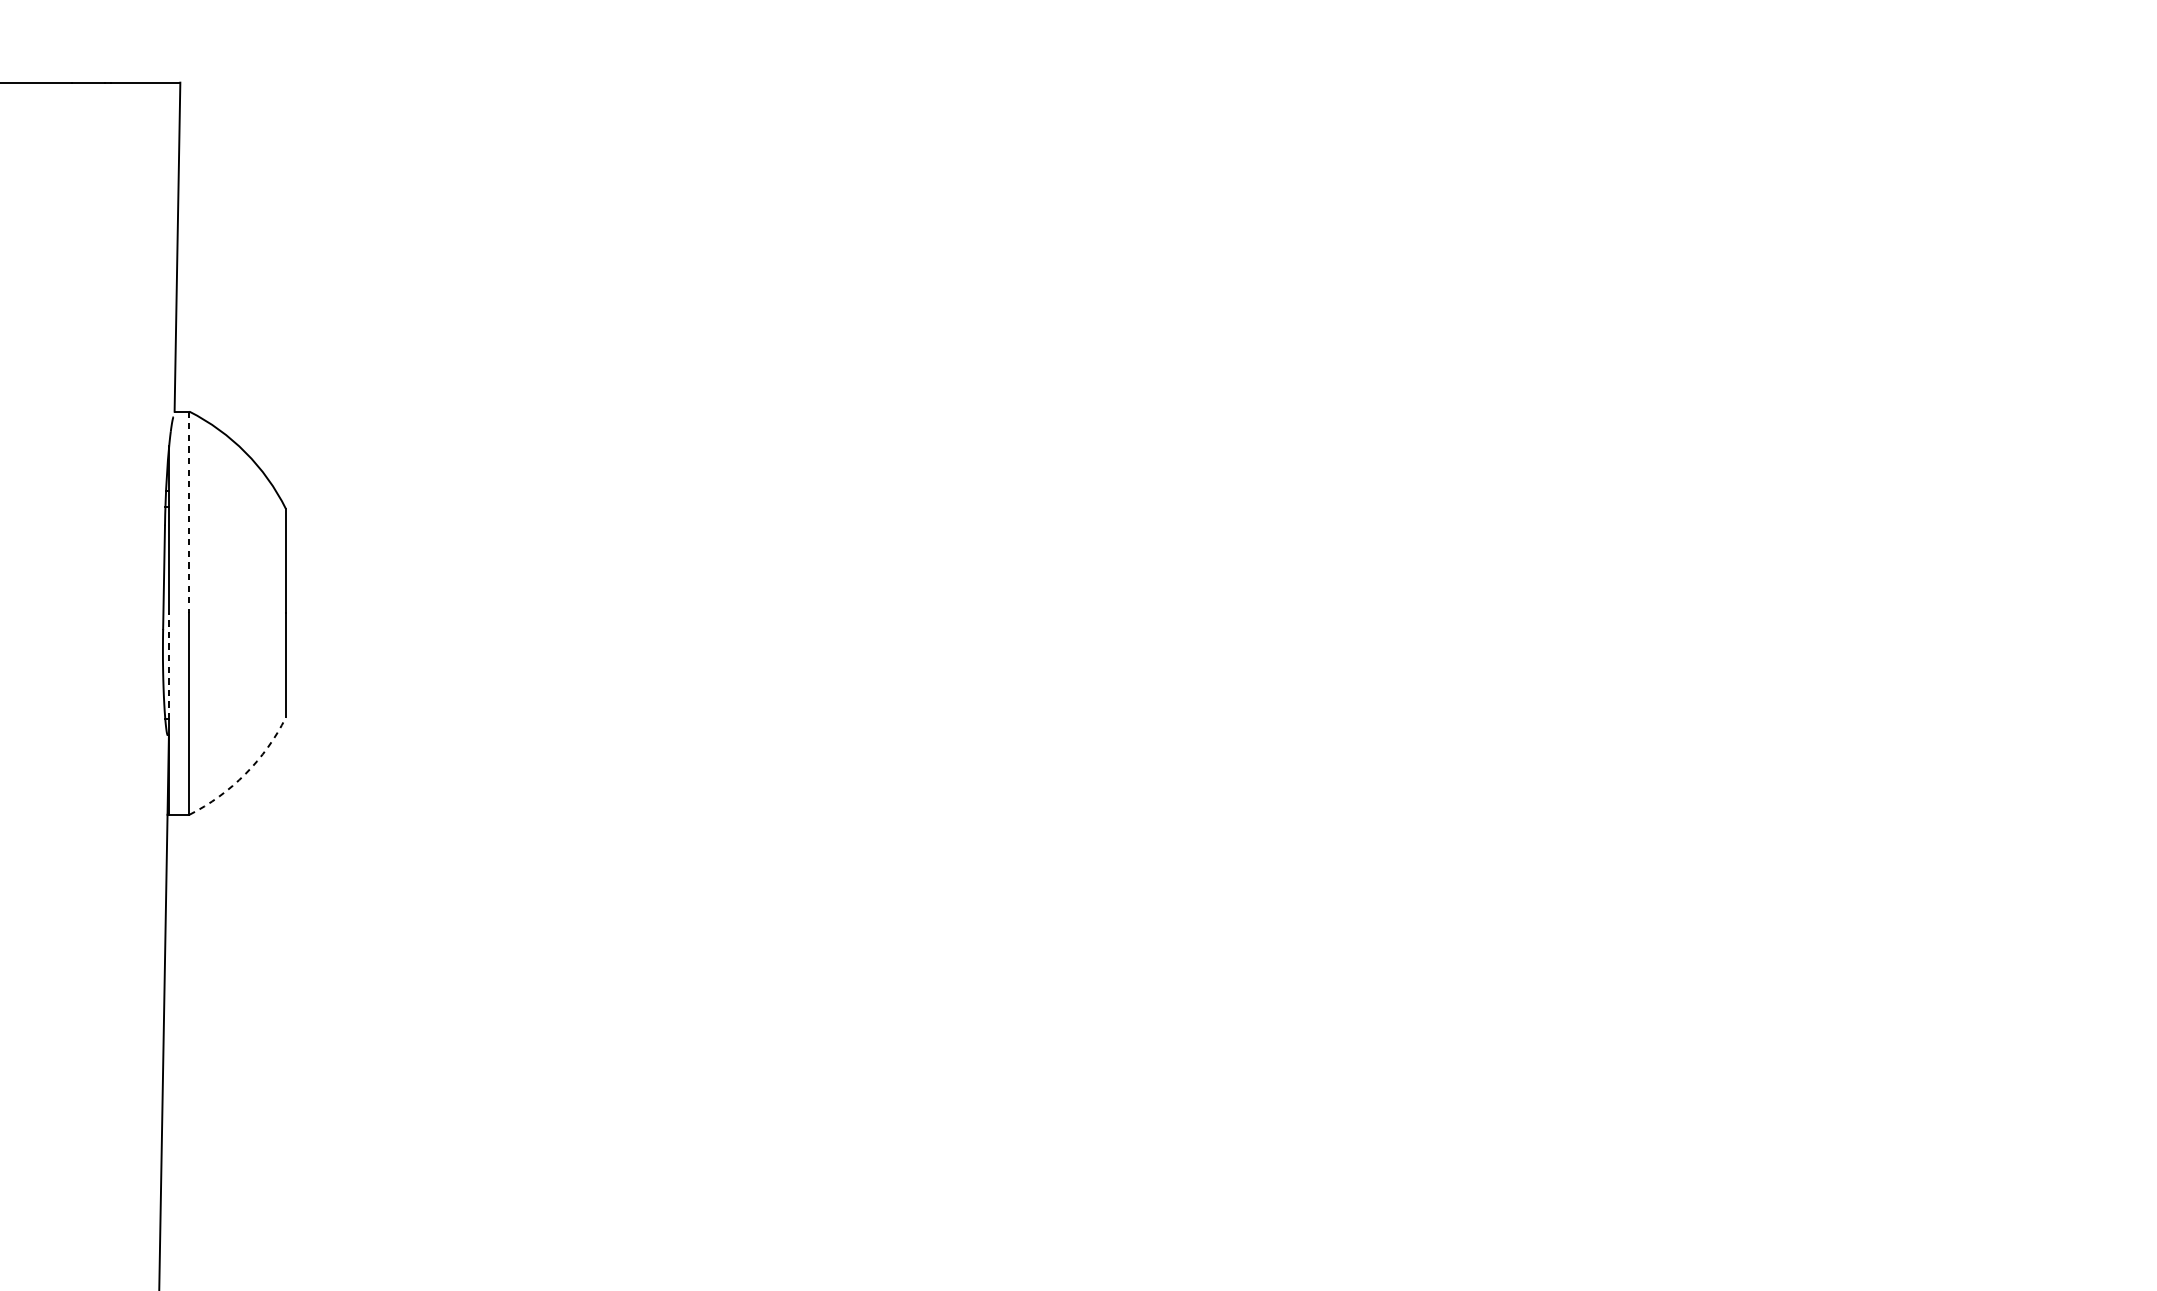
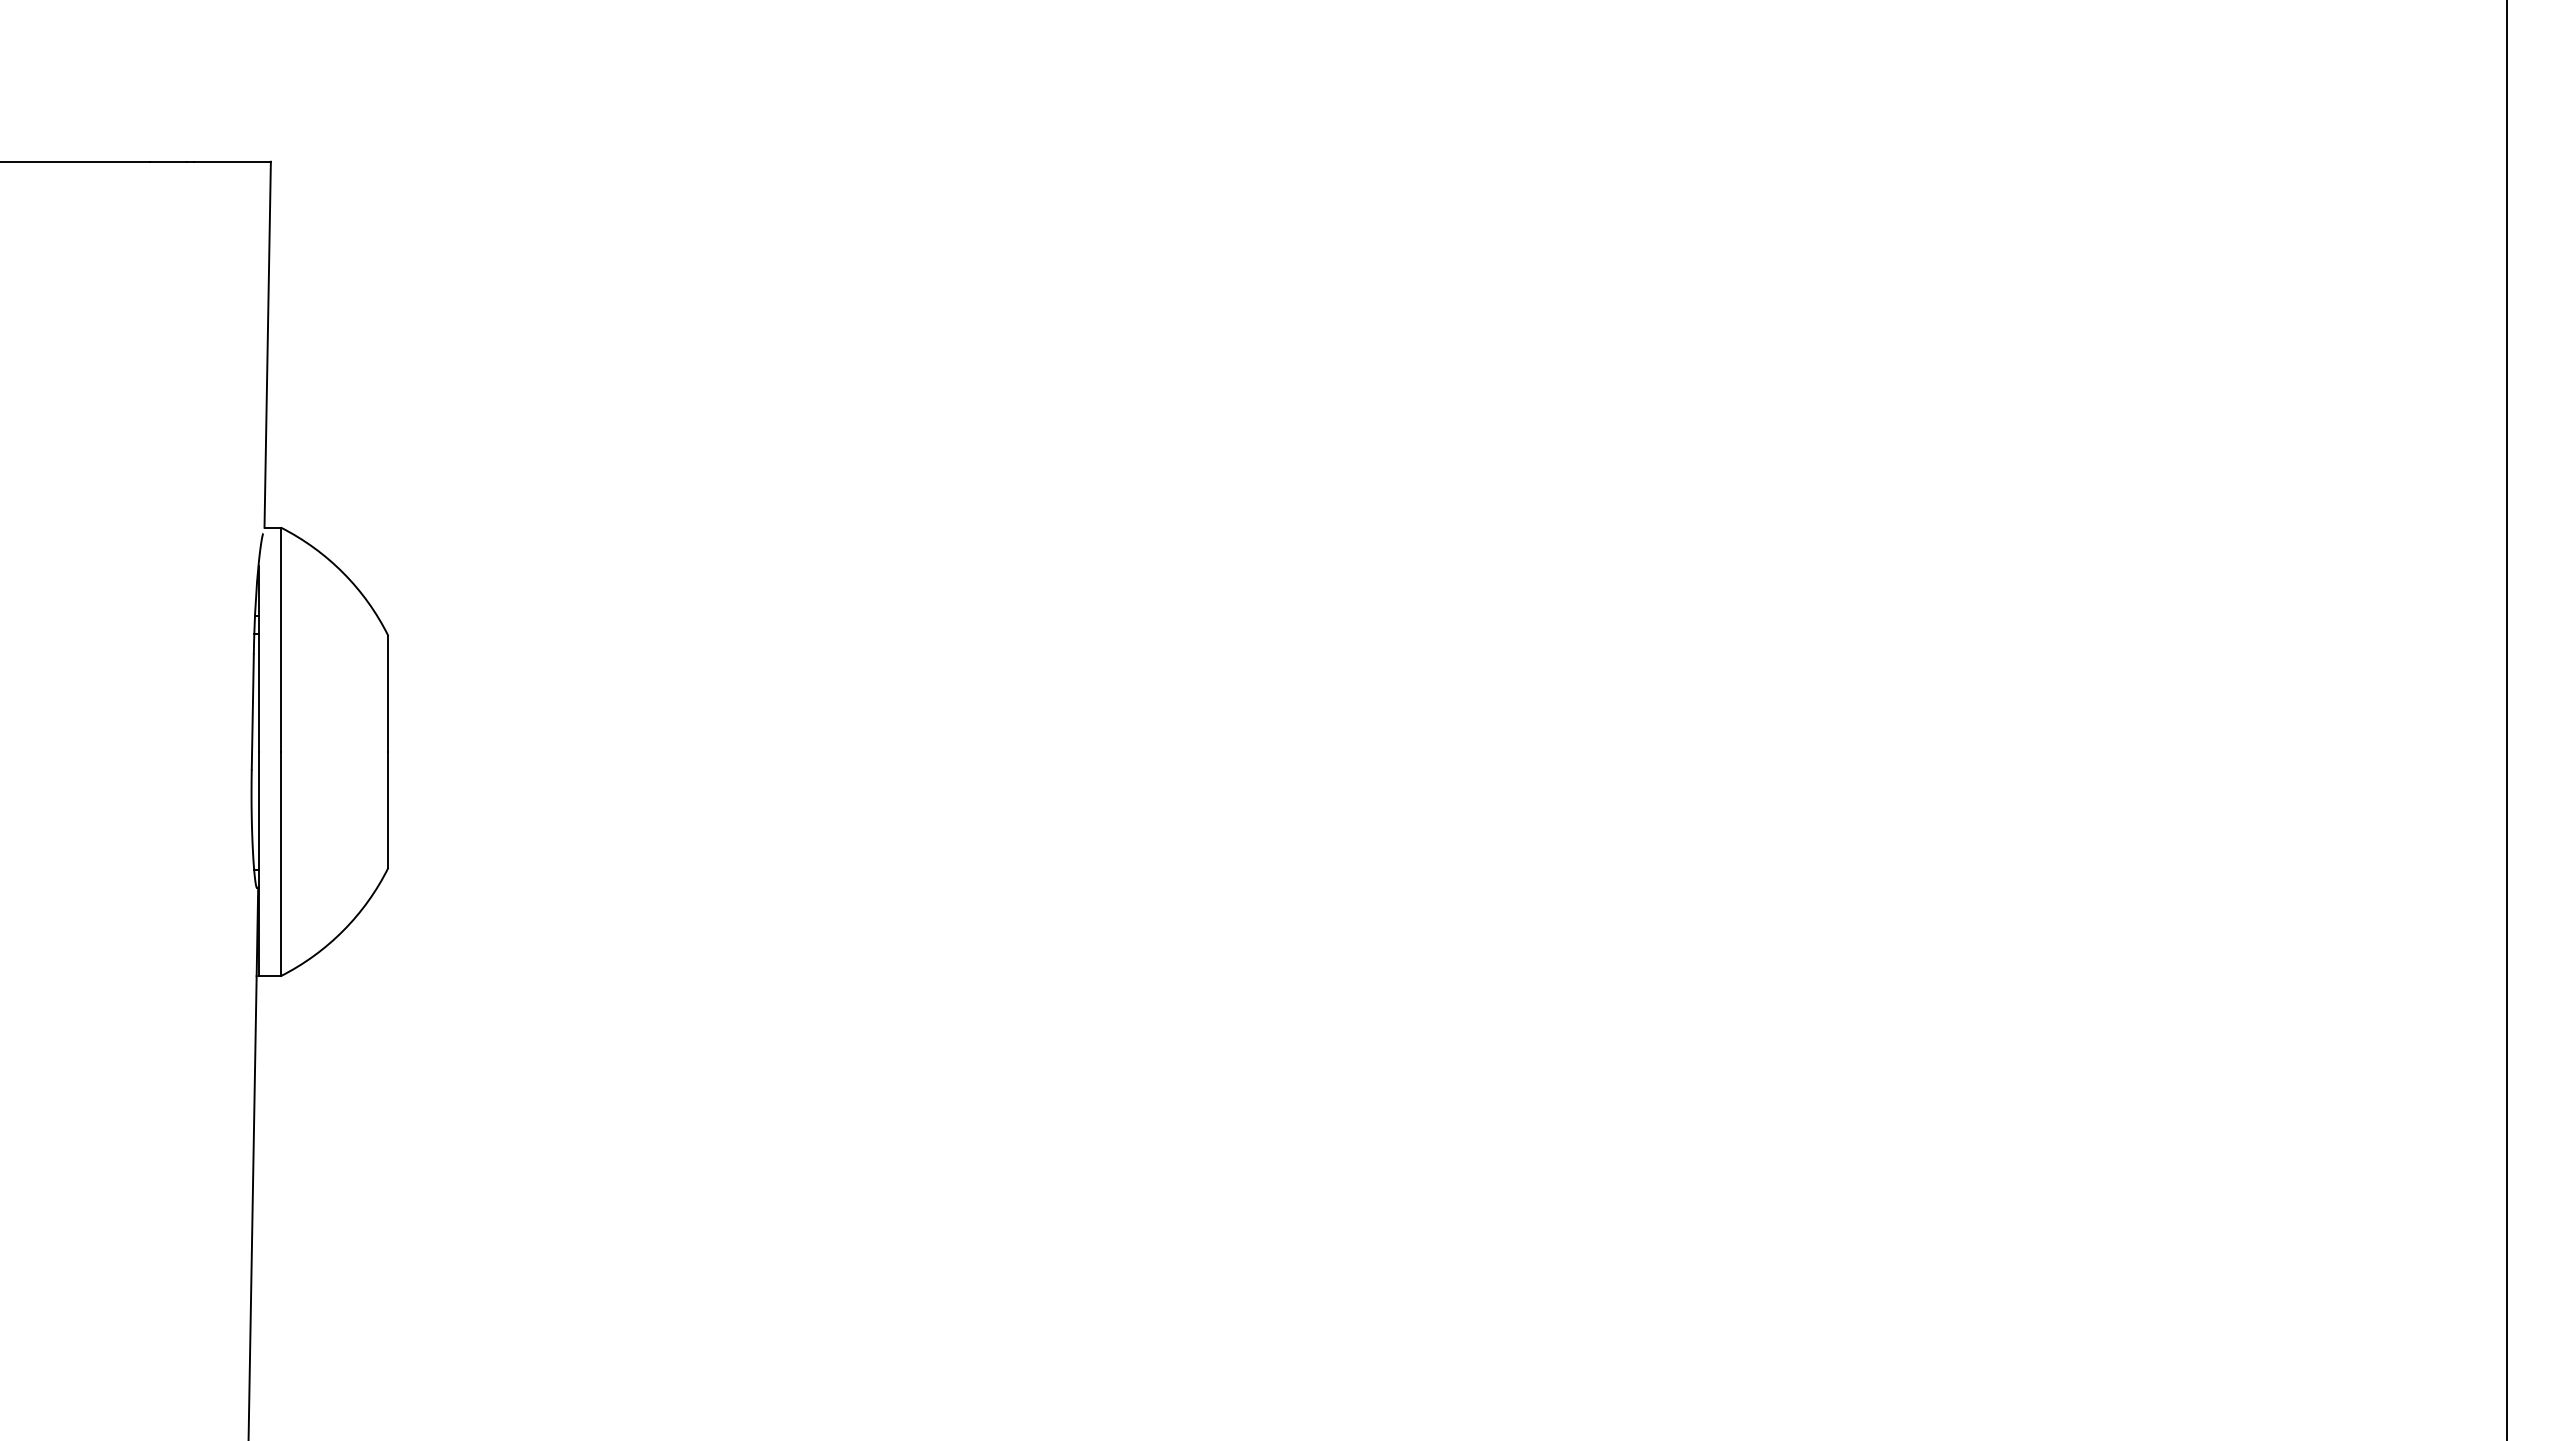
line: (188, 513) -> (280, 640), dashed -> solid
line: (169, 665) -> (258, 810), dashed -> solid
arc: (245, 773) -> (343, 930), dashed -> solid

